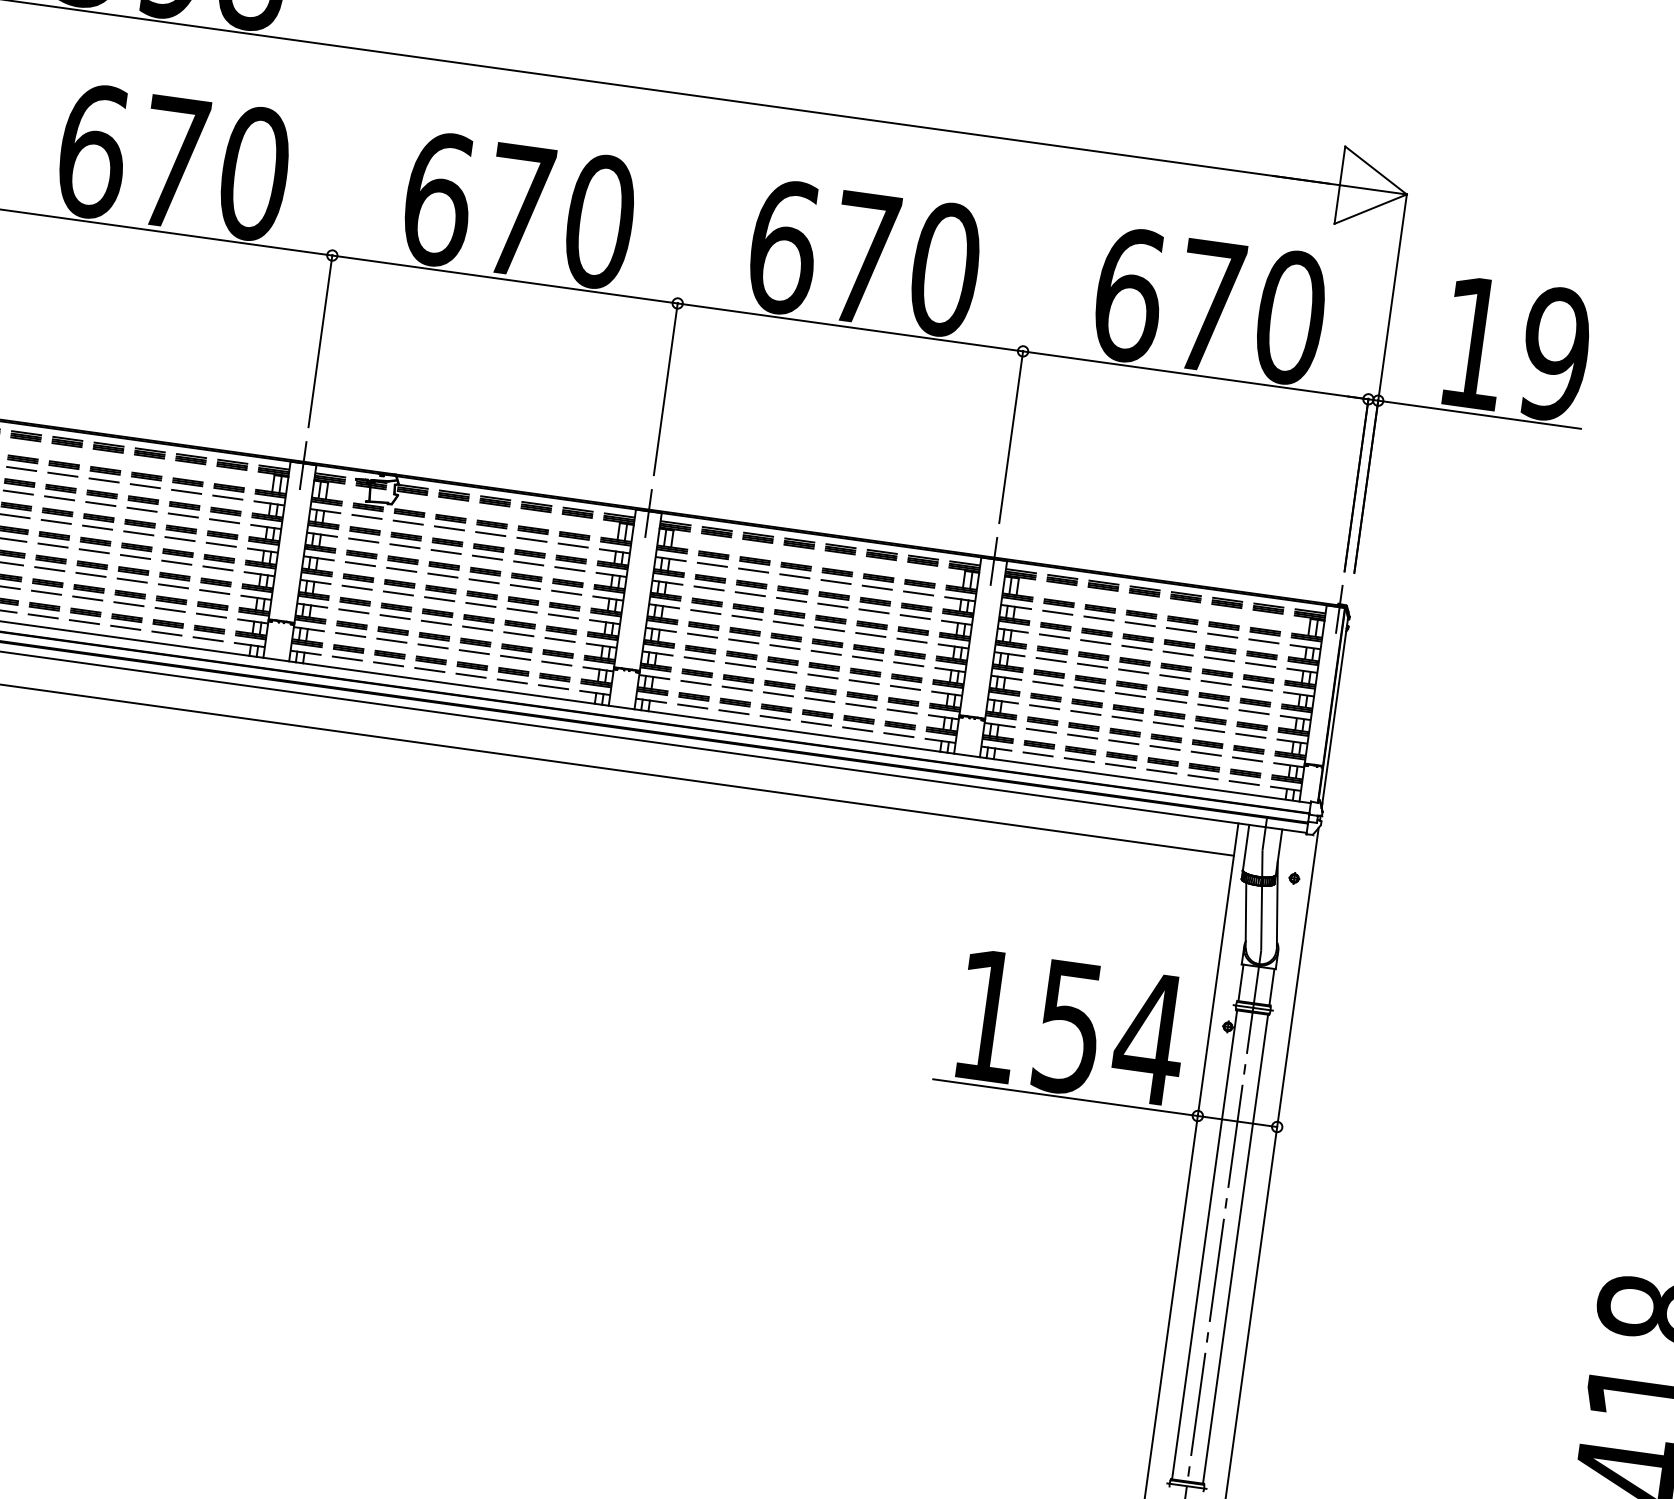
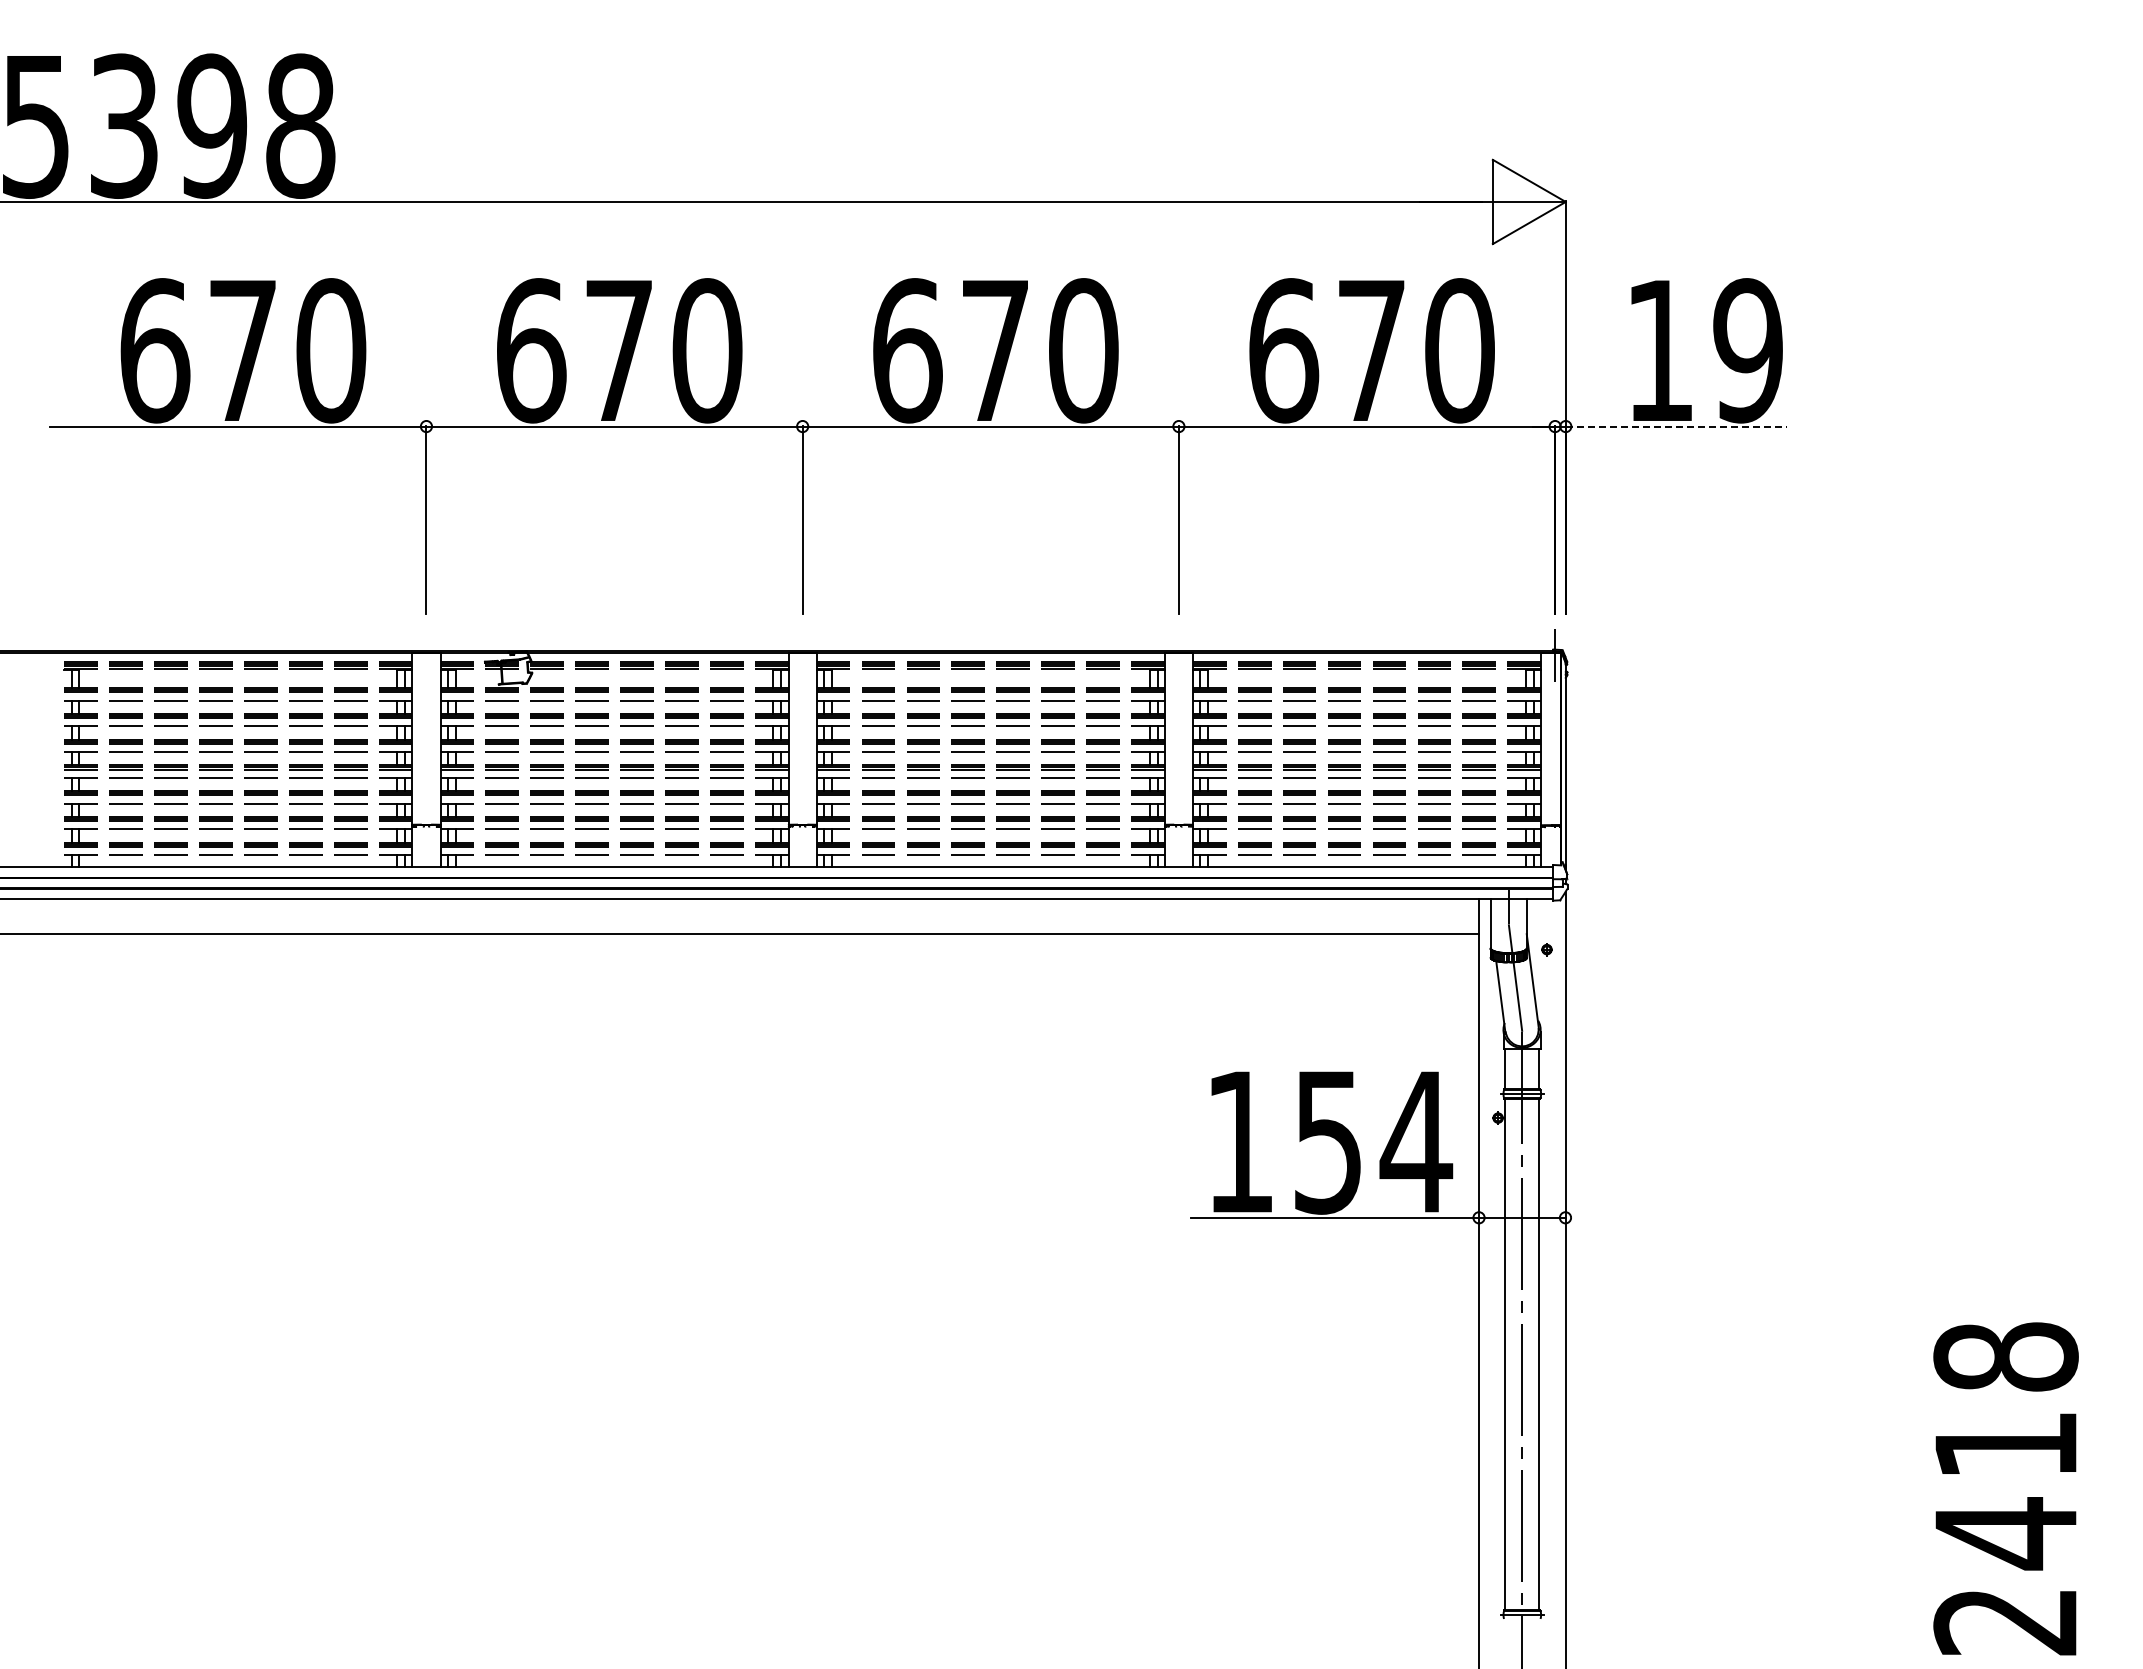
line: (1479, 414) -> (1676, 426), solid -> dashed
line: (303, 464) -> (426, 654), removed
line: (648, 512) -> (802, 654), removed
line: (993, 560) -> (1178, 654), removed

